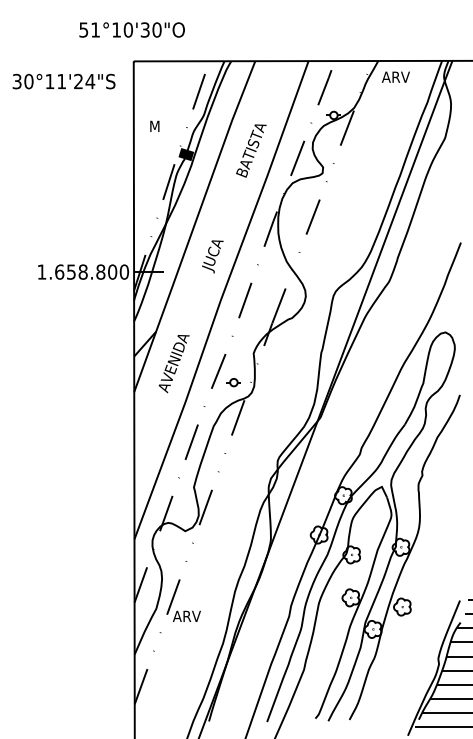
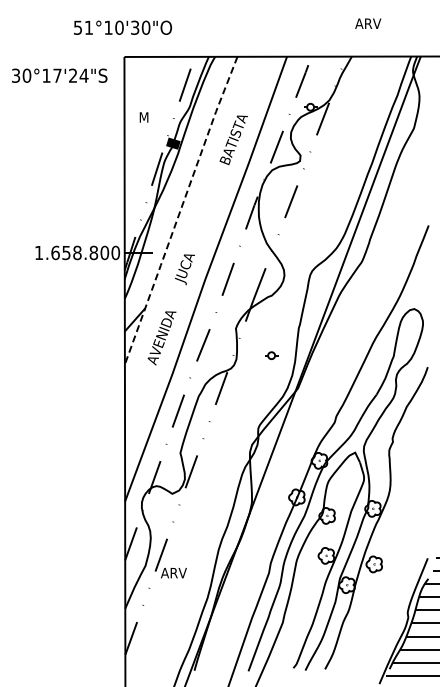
text: (396, 76) -> (368, 23), moved
text: (61, 81) -> (57, 75), 30°11'24"S -> 30°17'24"S
line: (194, 226) -> (180, 210), solid -> dashed
text: (212, 256) -> (184, 269), moved
part: (233, 382) -> (271, 355), moved

